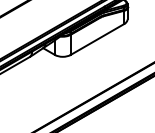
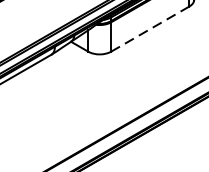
line: (97, 39) -> (150, 29), solid -> dashed

